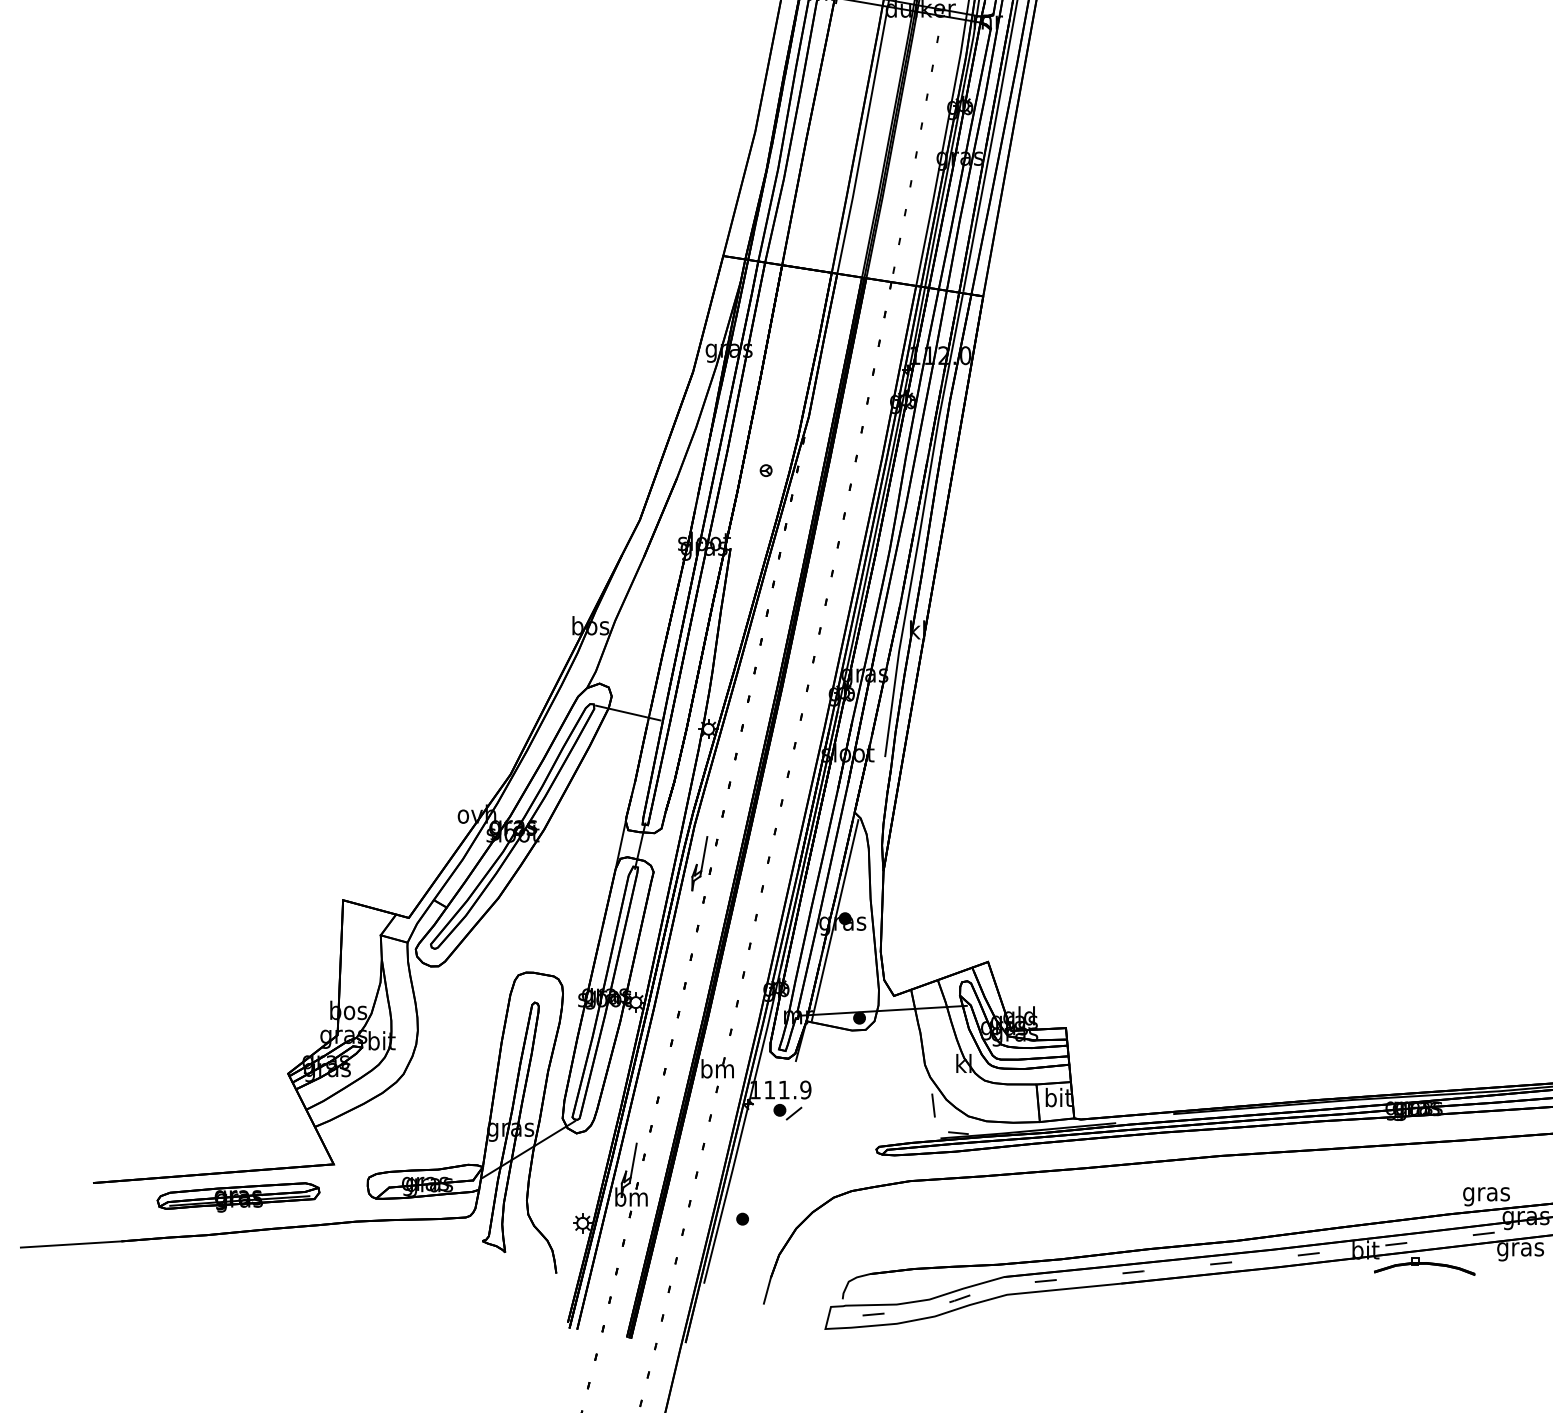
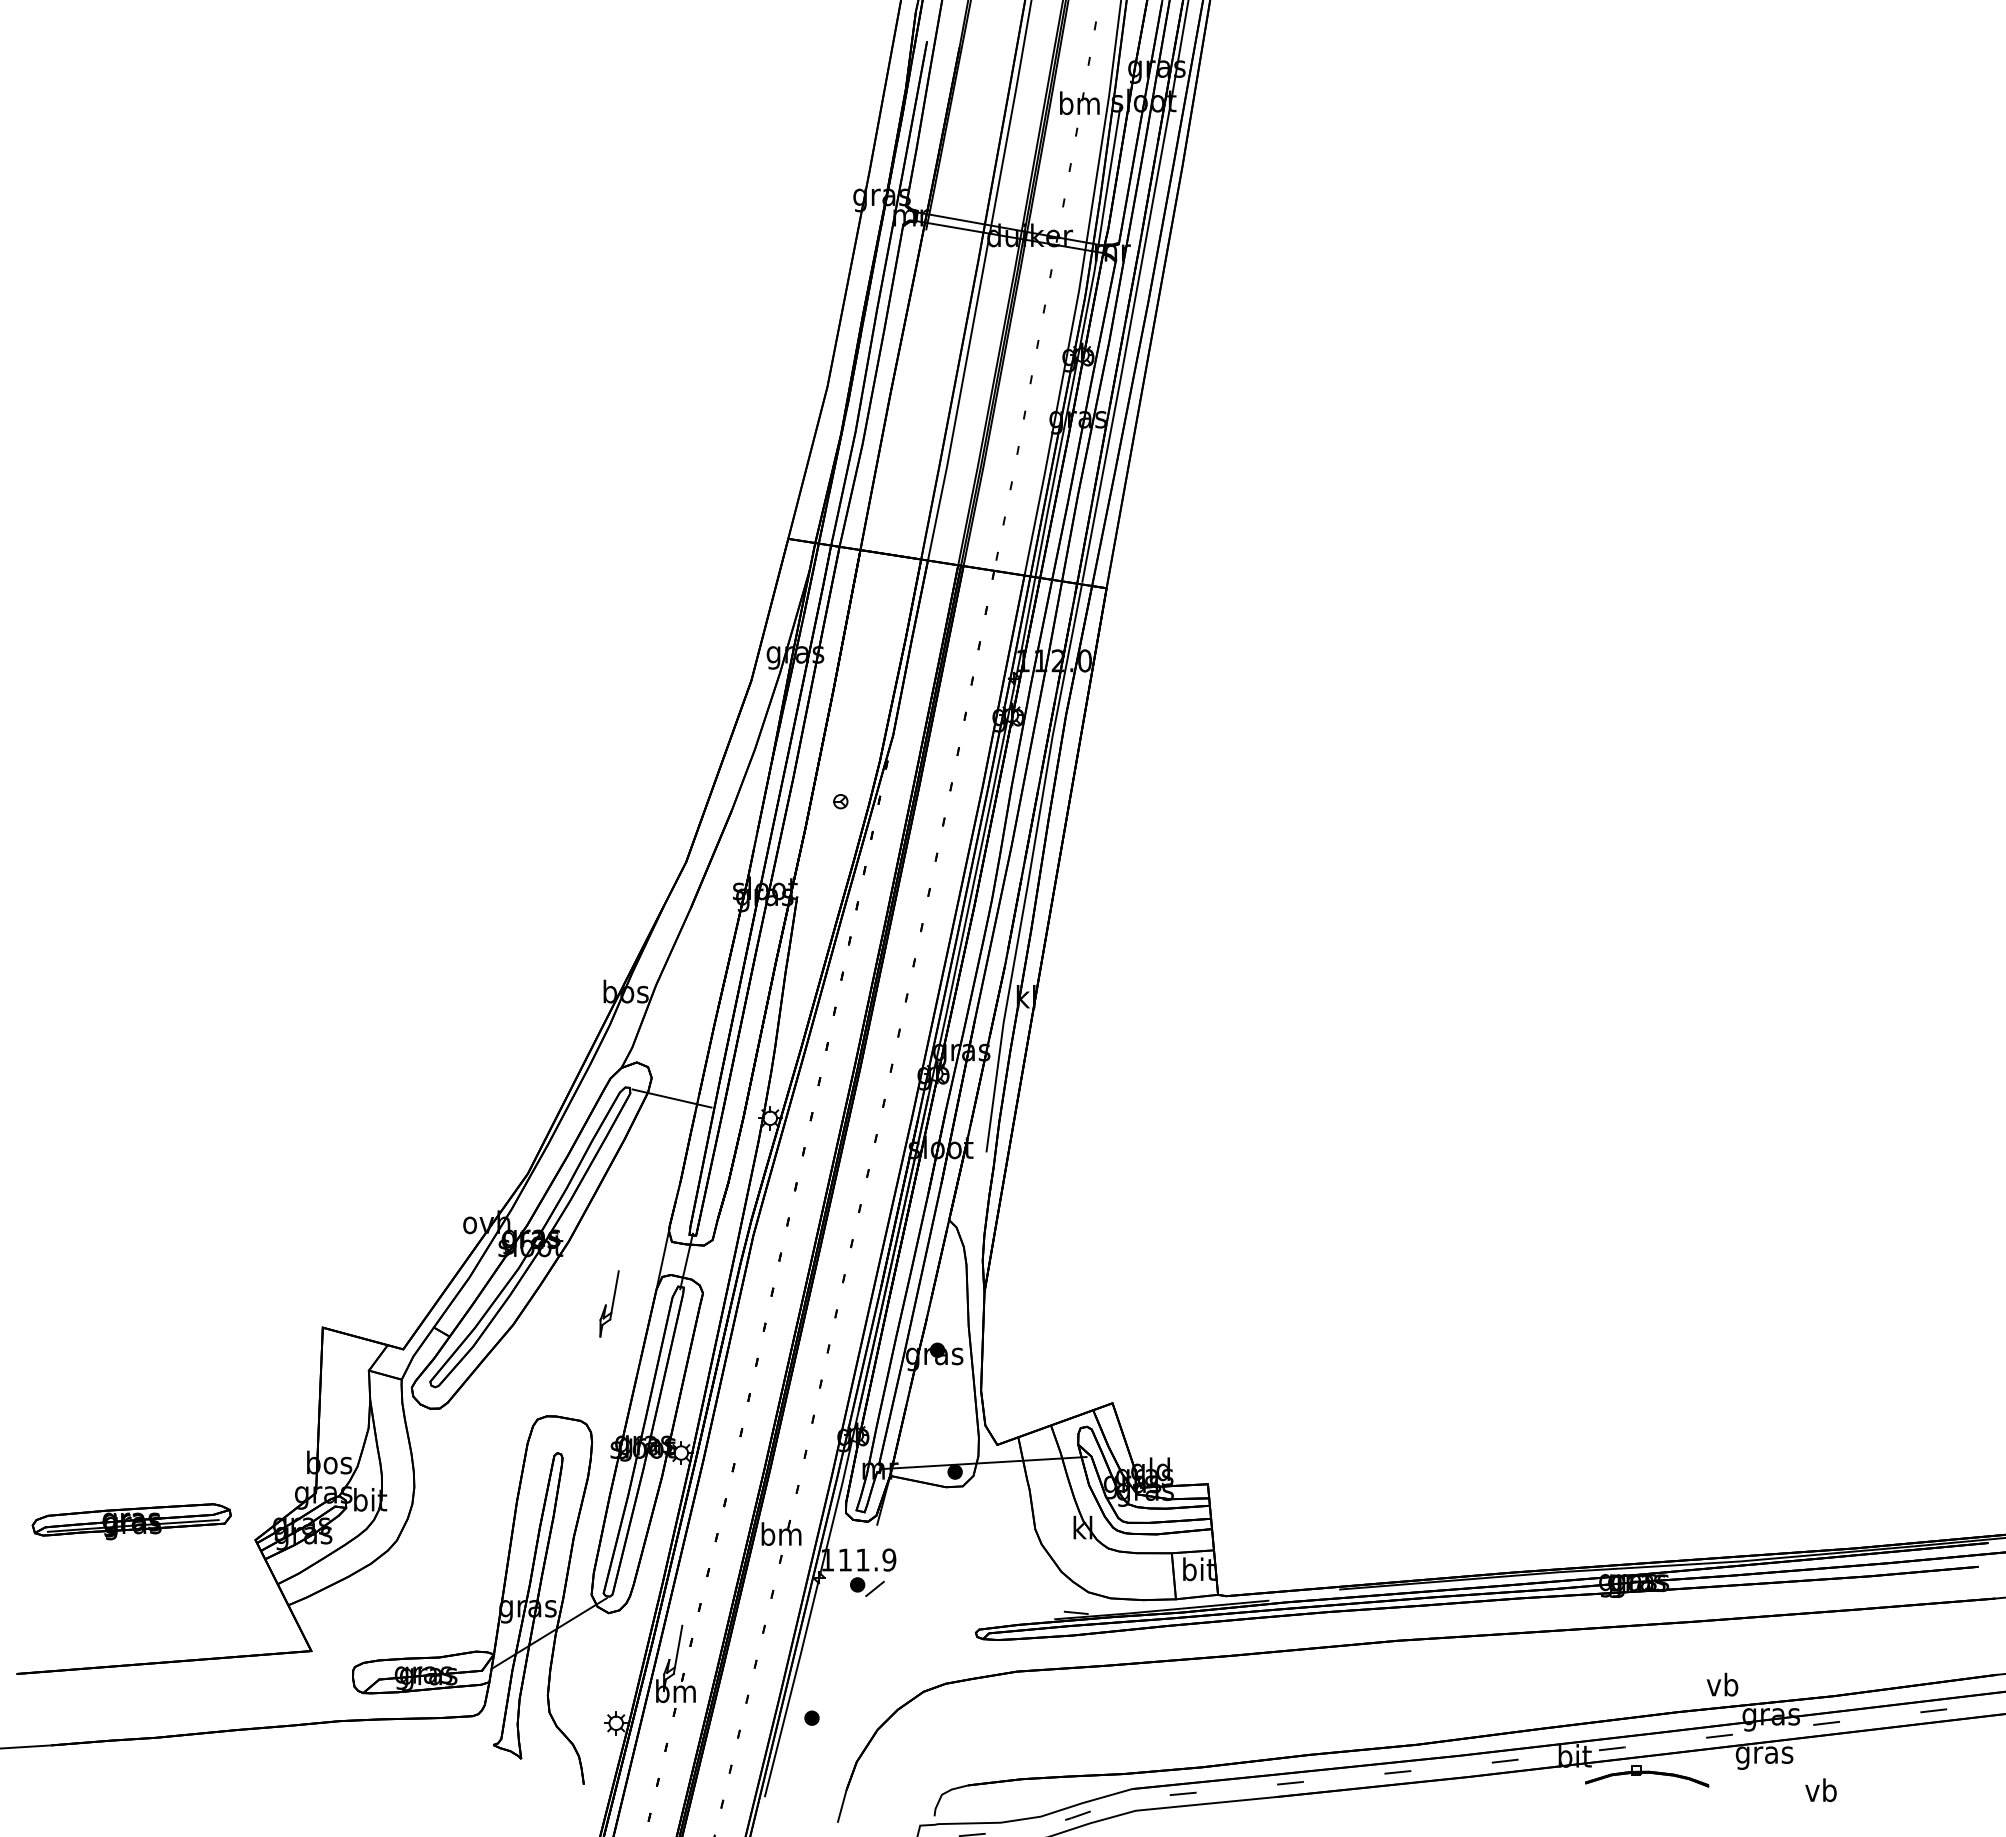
part: (699, 863) -> (609, 1303), moved
line: (834, 919) -> (924, 1351), removed
line: (933, 1105) -> (1045, 1578), removed
text: (1486, 1194) -> (1722, 1687), gras -> vb
part: (238, 1197) -> (131, 1521), moved

